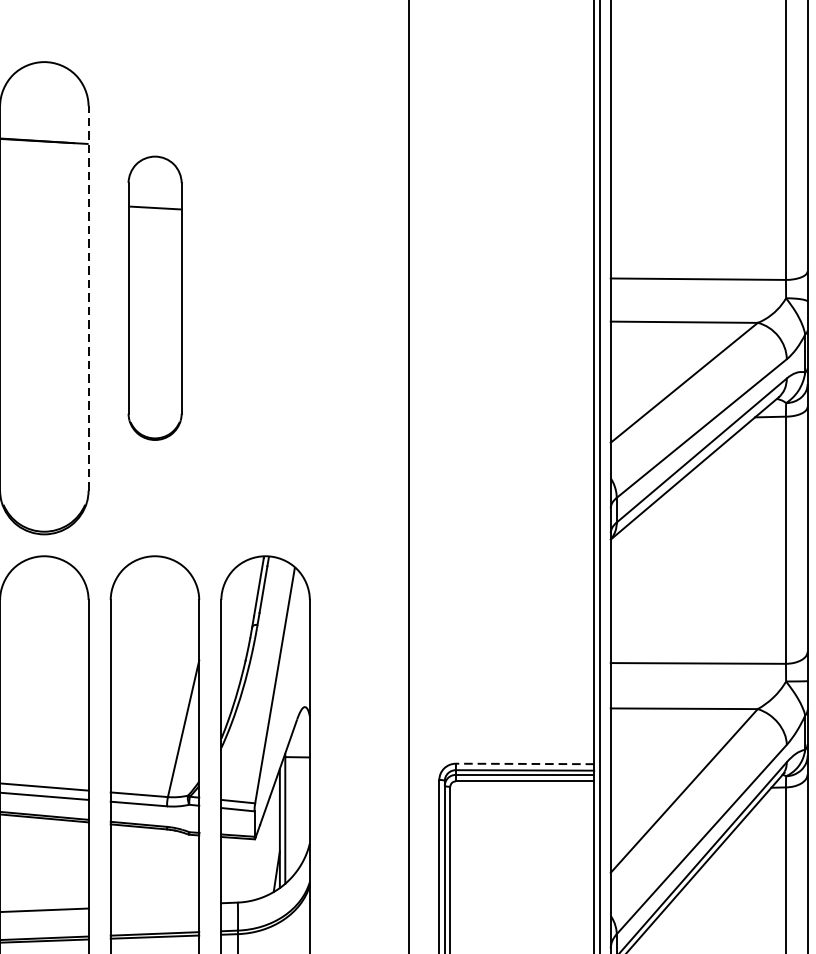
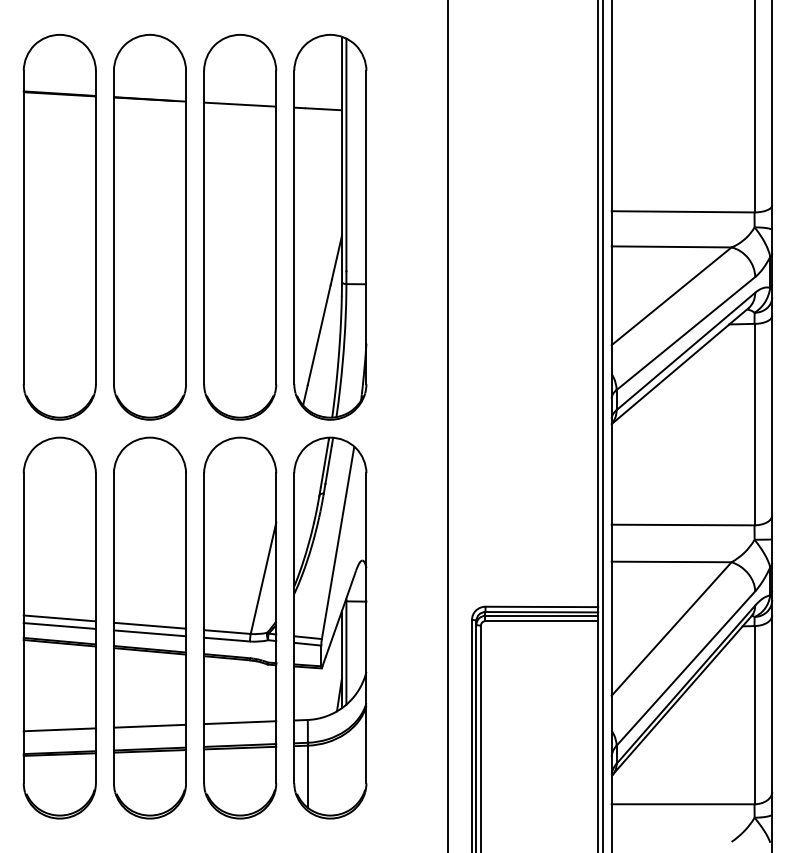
line: (89, 298) -> (186, 227), dashed -> solid
part: (155, 298) -> (240, 227), size x1.67
part: (265, 298) -> (330, 227), added
line: (524, 763) -> (541, 606), dashed -> solid
line: (155, 905) -> (240, 722), added

